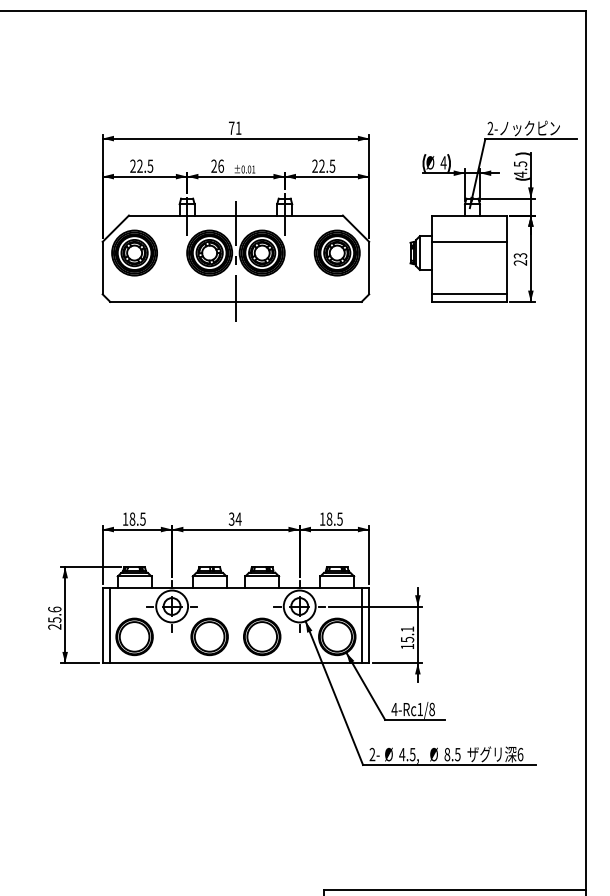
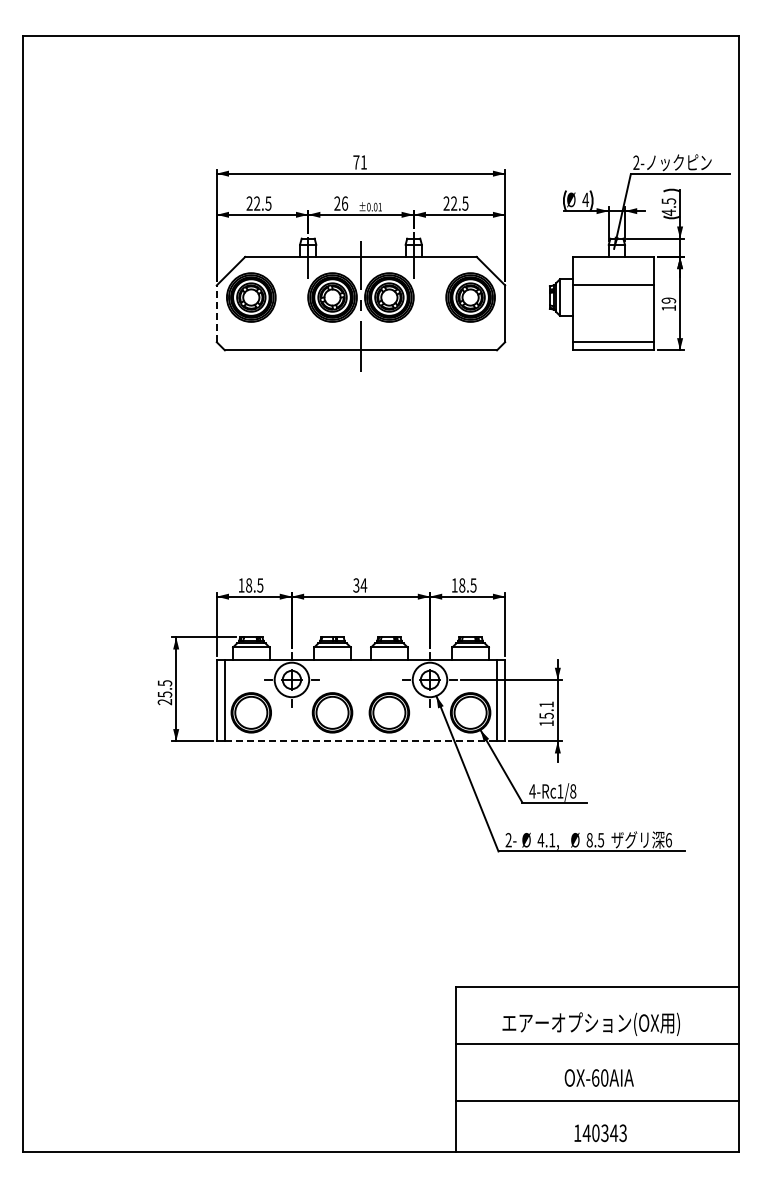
text: (520, 259) -> (668, 304), 23 -> 19
line: (102, 267) -> (216, 313), solid -> dashed
text: (54, 609) -> (164, 683), 25.6 -> 25.5
line: (236, 663) -> (361, 741), solid -> dashed
text: (412, 754) -> (552, 840), 4.5, -> 4.1,

